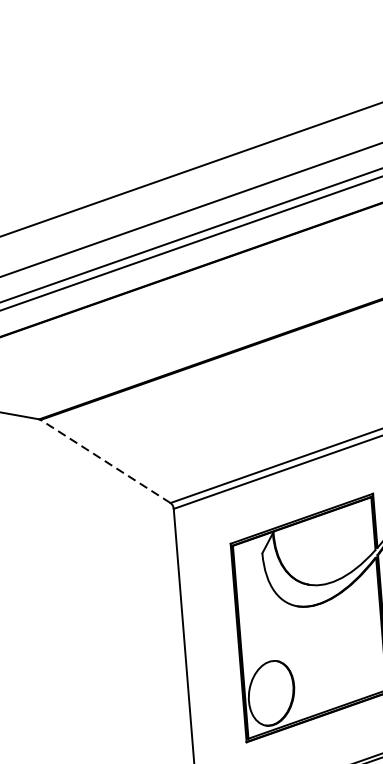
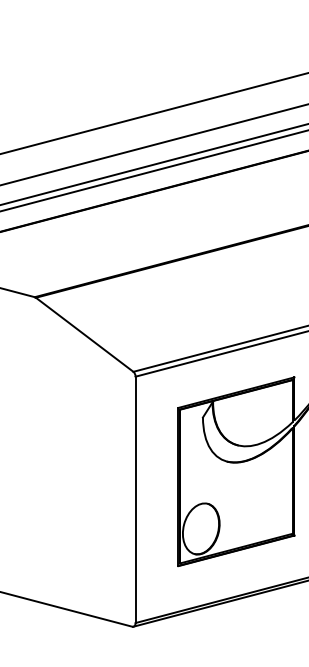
line: (105, 461) -> (84, 334), dashed -> solid

